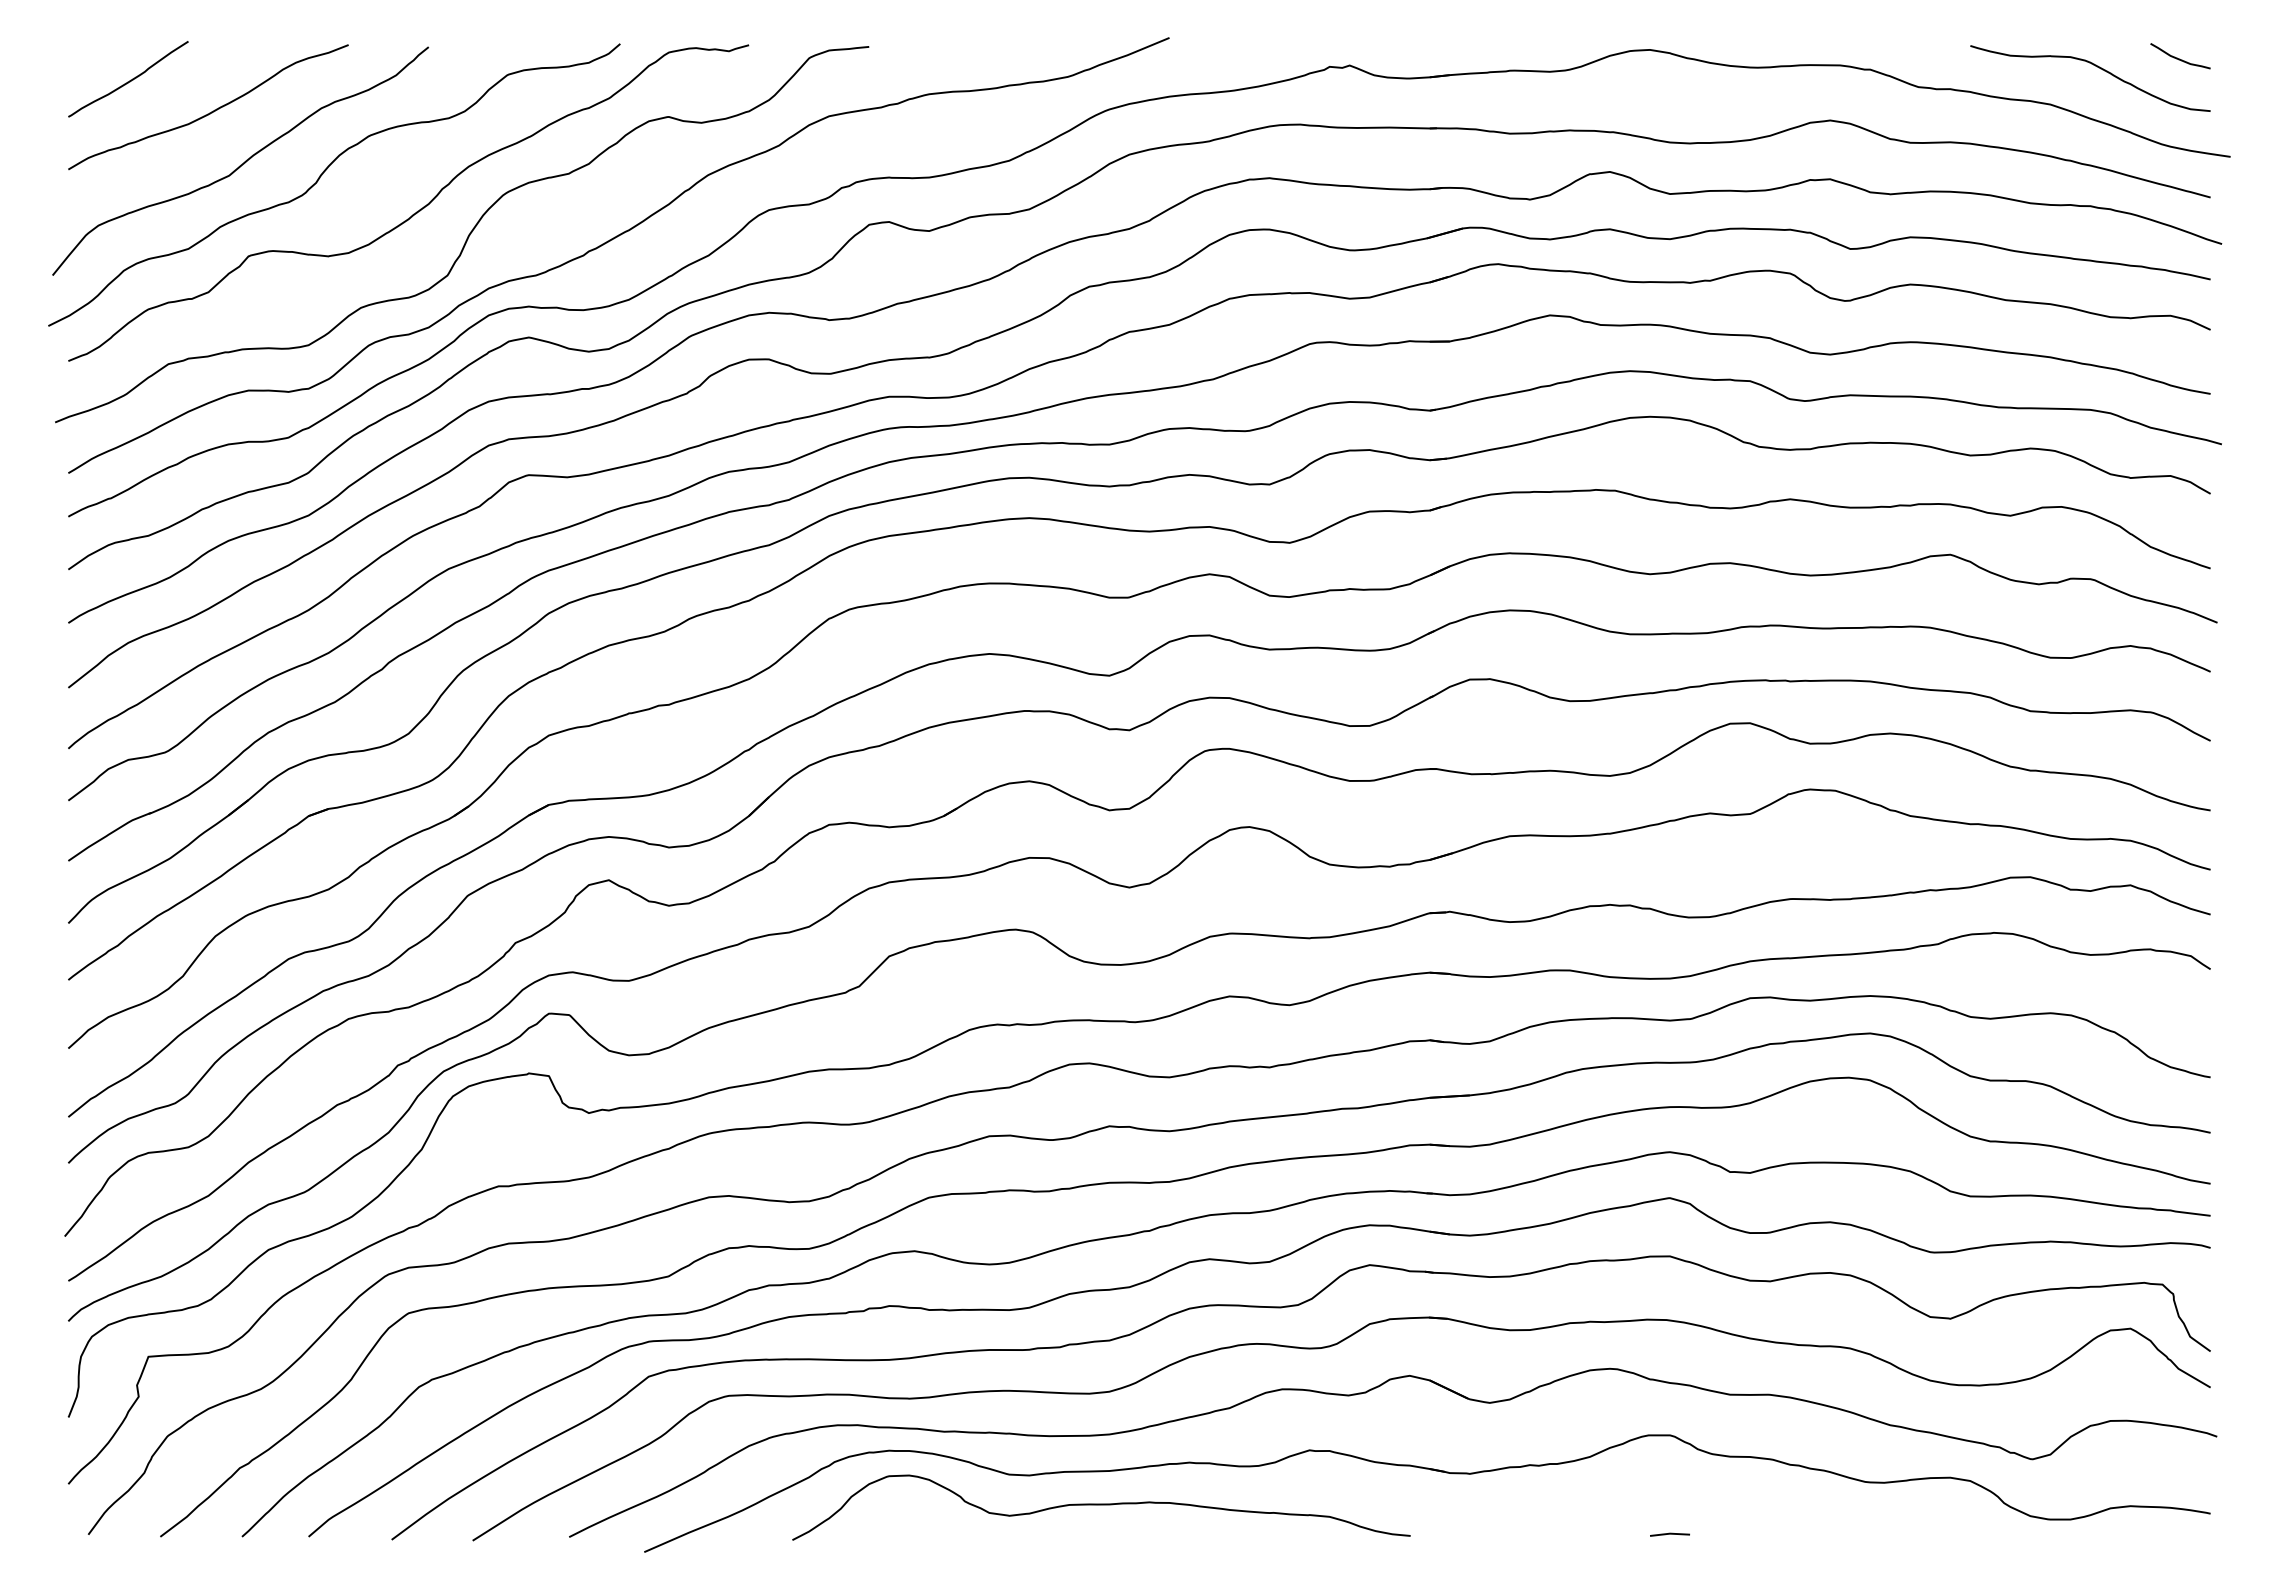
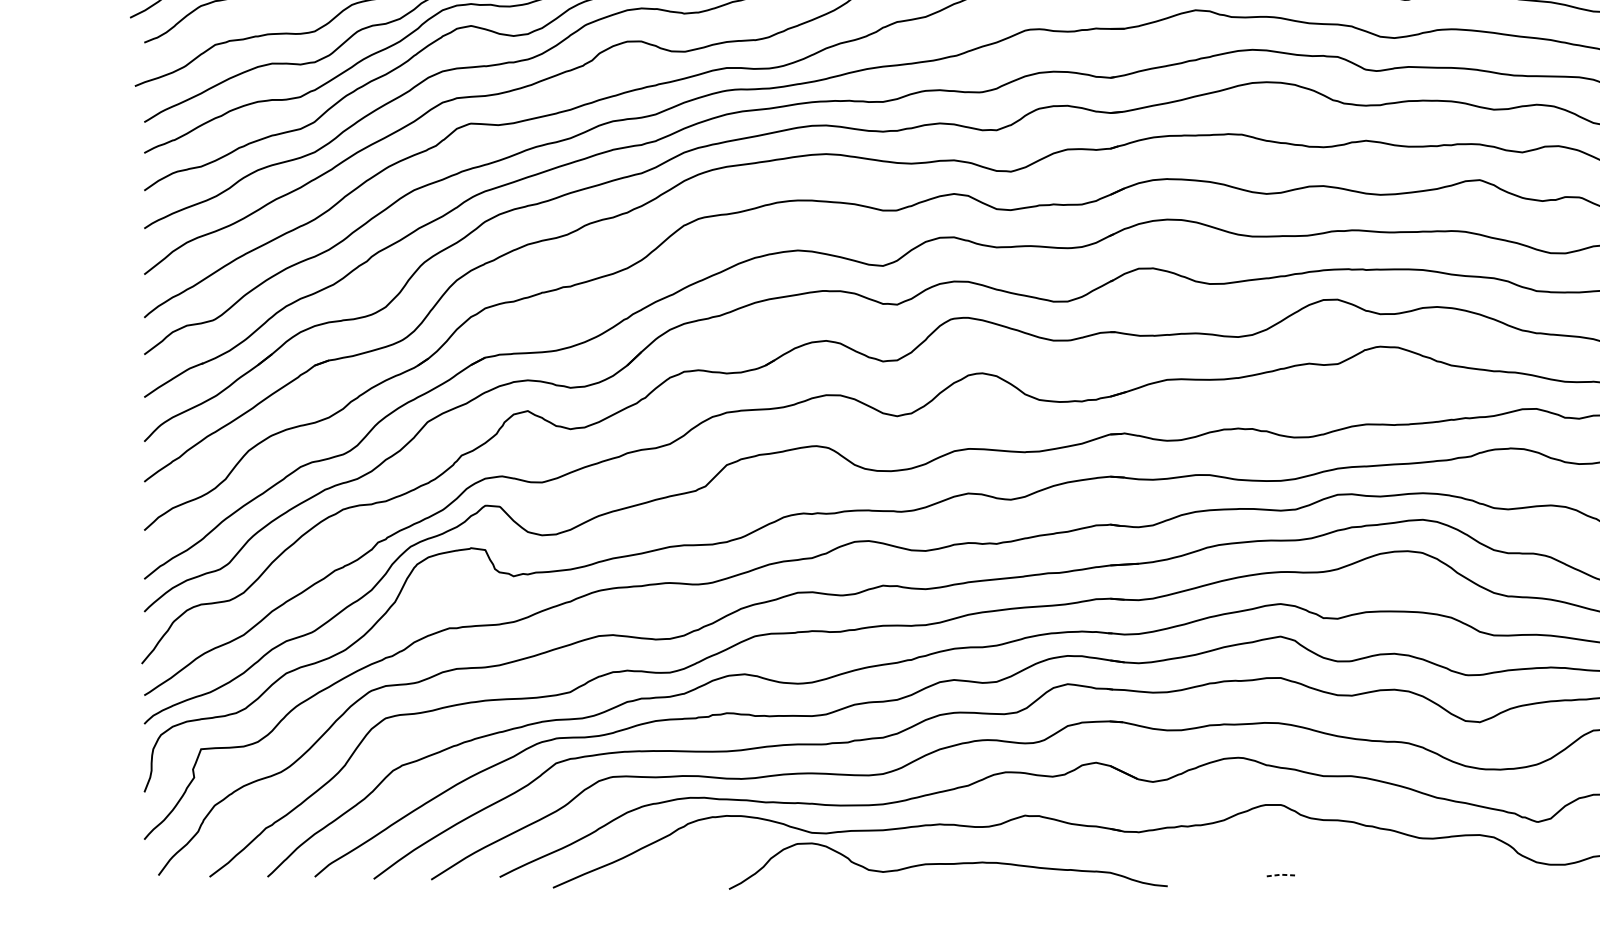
curve: (1101, 1505) -> (948, 864), moved
line: (1670, 1533) -> (1281, 874), solid -> dashed

